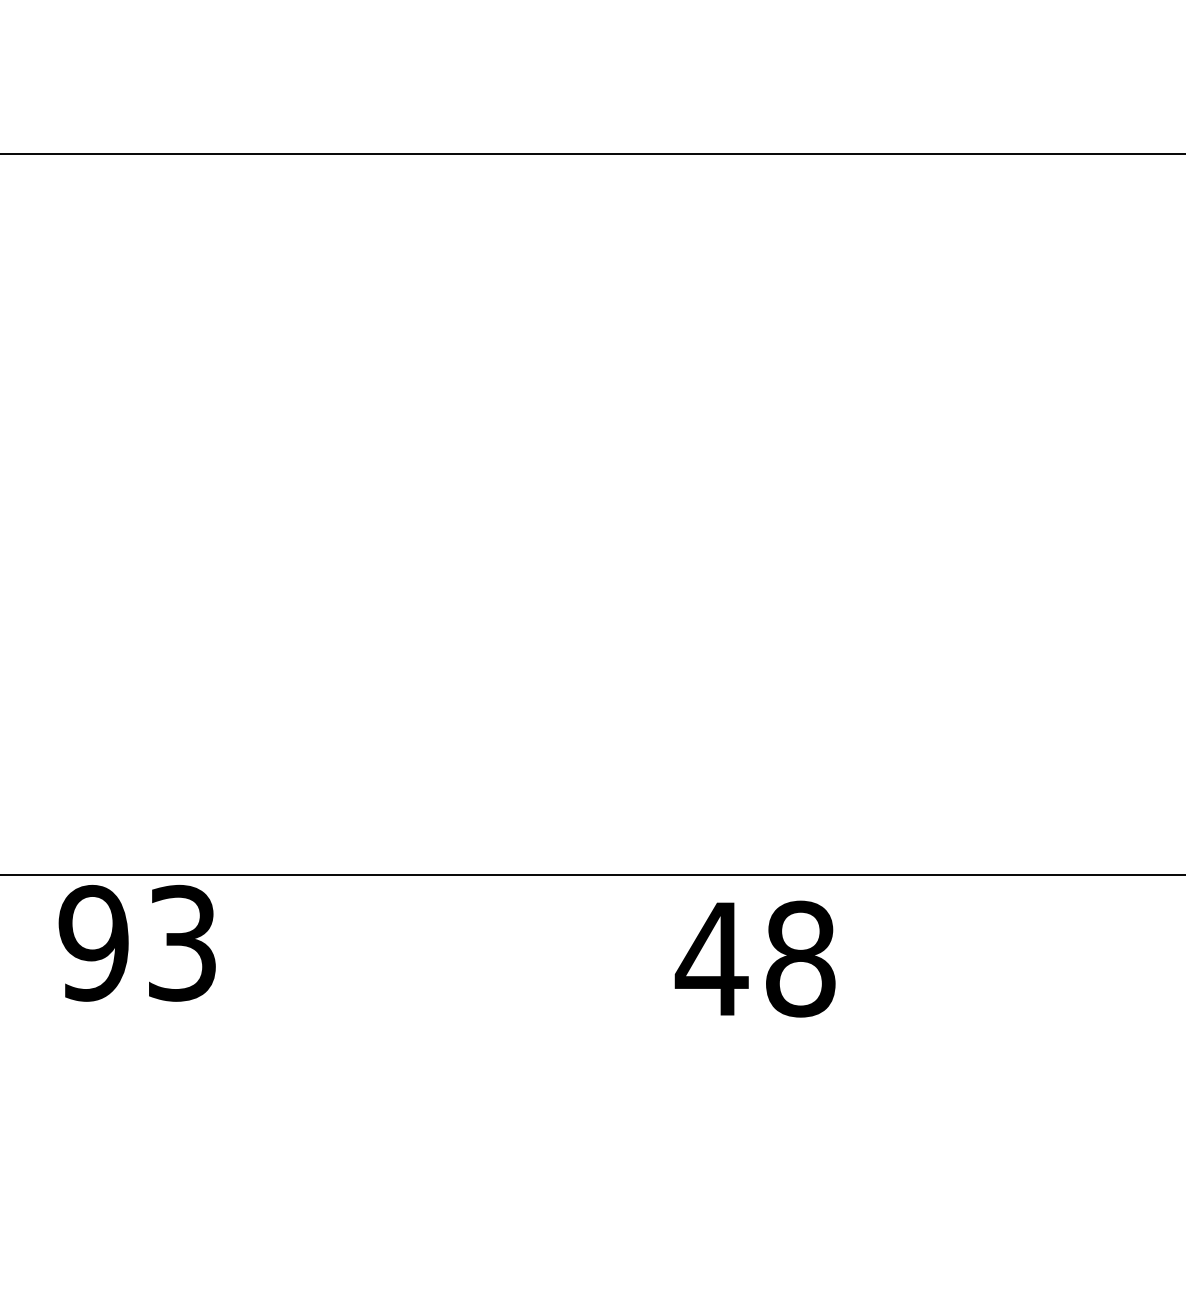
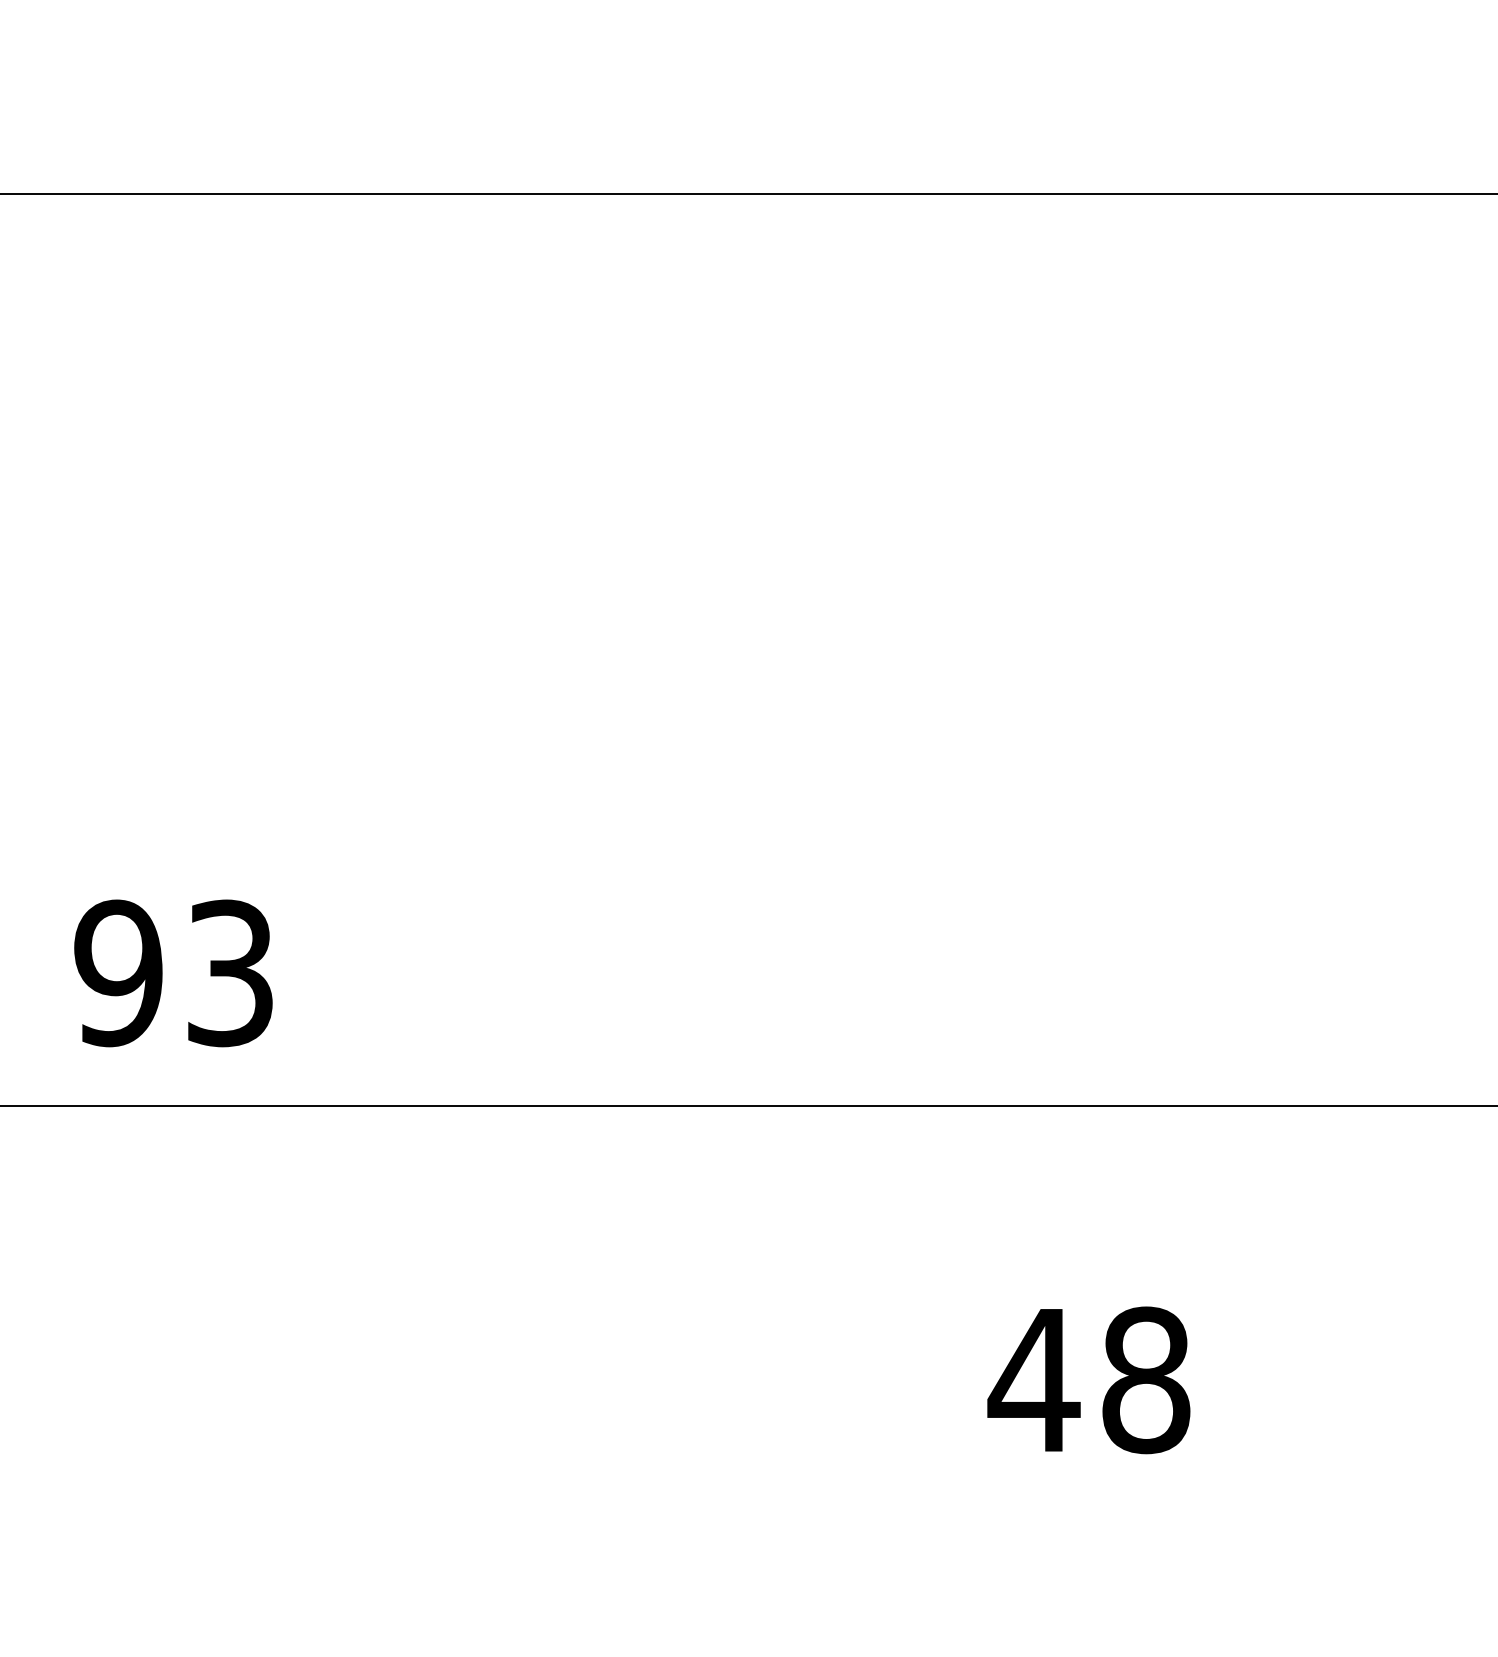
text: (137, 943) -> (173, 973), moved
text: (754, 959) -> (1088, 1380), moved

